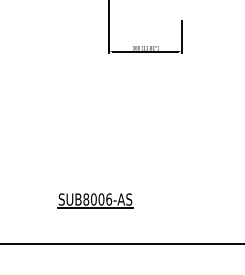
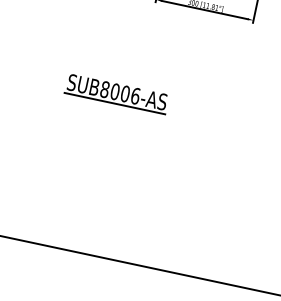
part: (95, 200) -> (117, 93), moved

